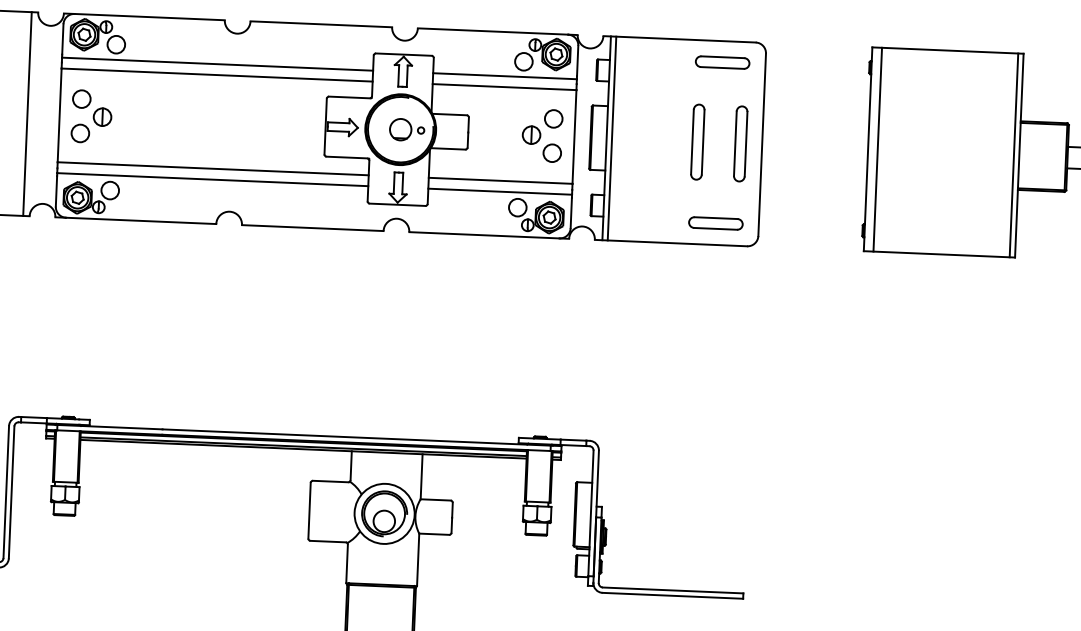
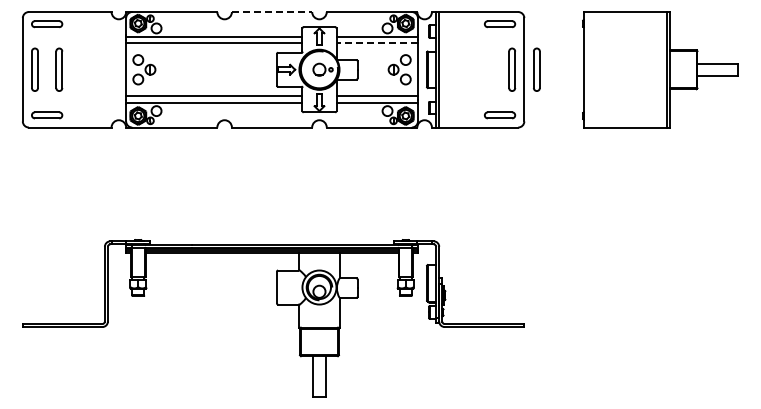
line: (322, 25) -> (272, 12), solid -> dashed
line: (505, 87) -> (377, 43), solid -> dashed
line: (26, 113) -> (107, 69), removed
part: (697, 141) -> (536, 69), moved
line: (877, 149) -> (589, 69), removed

